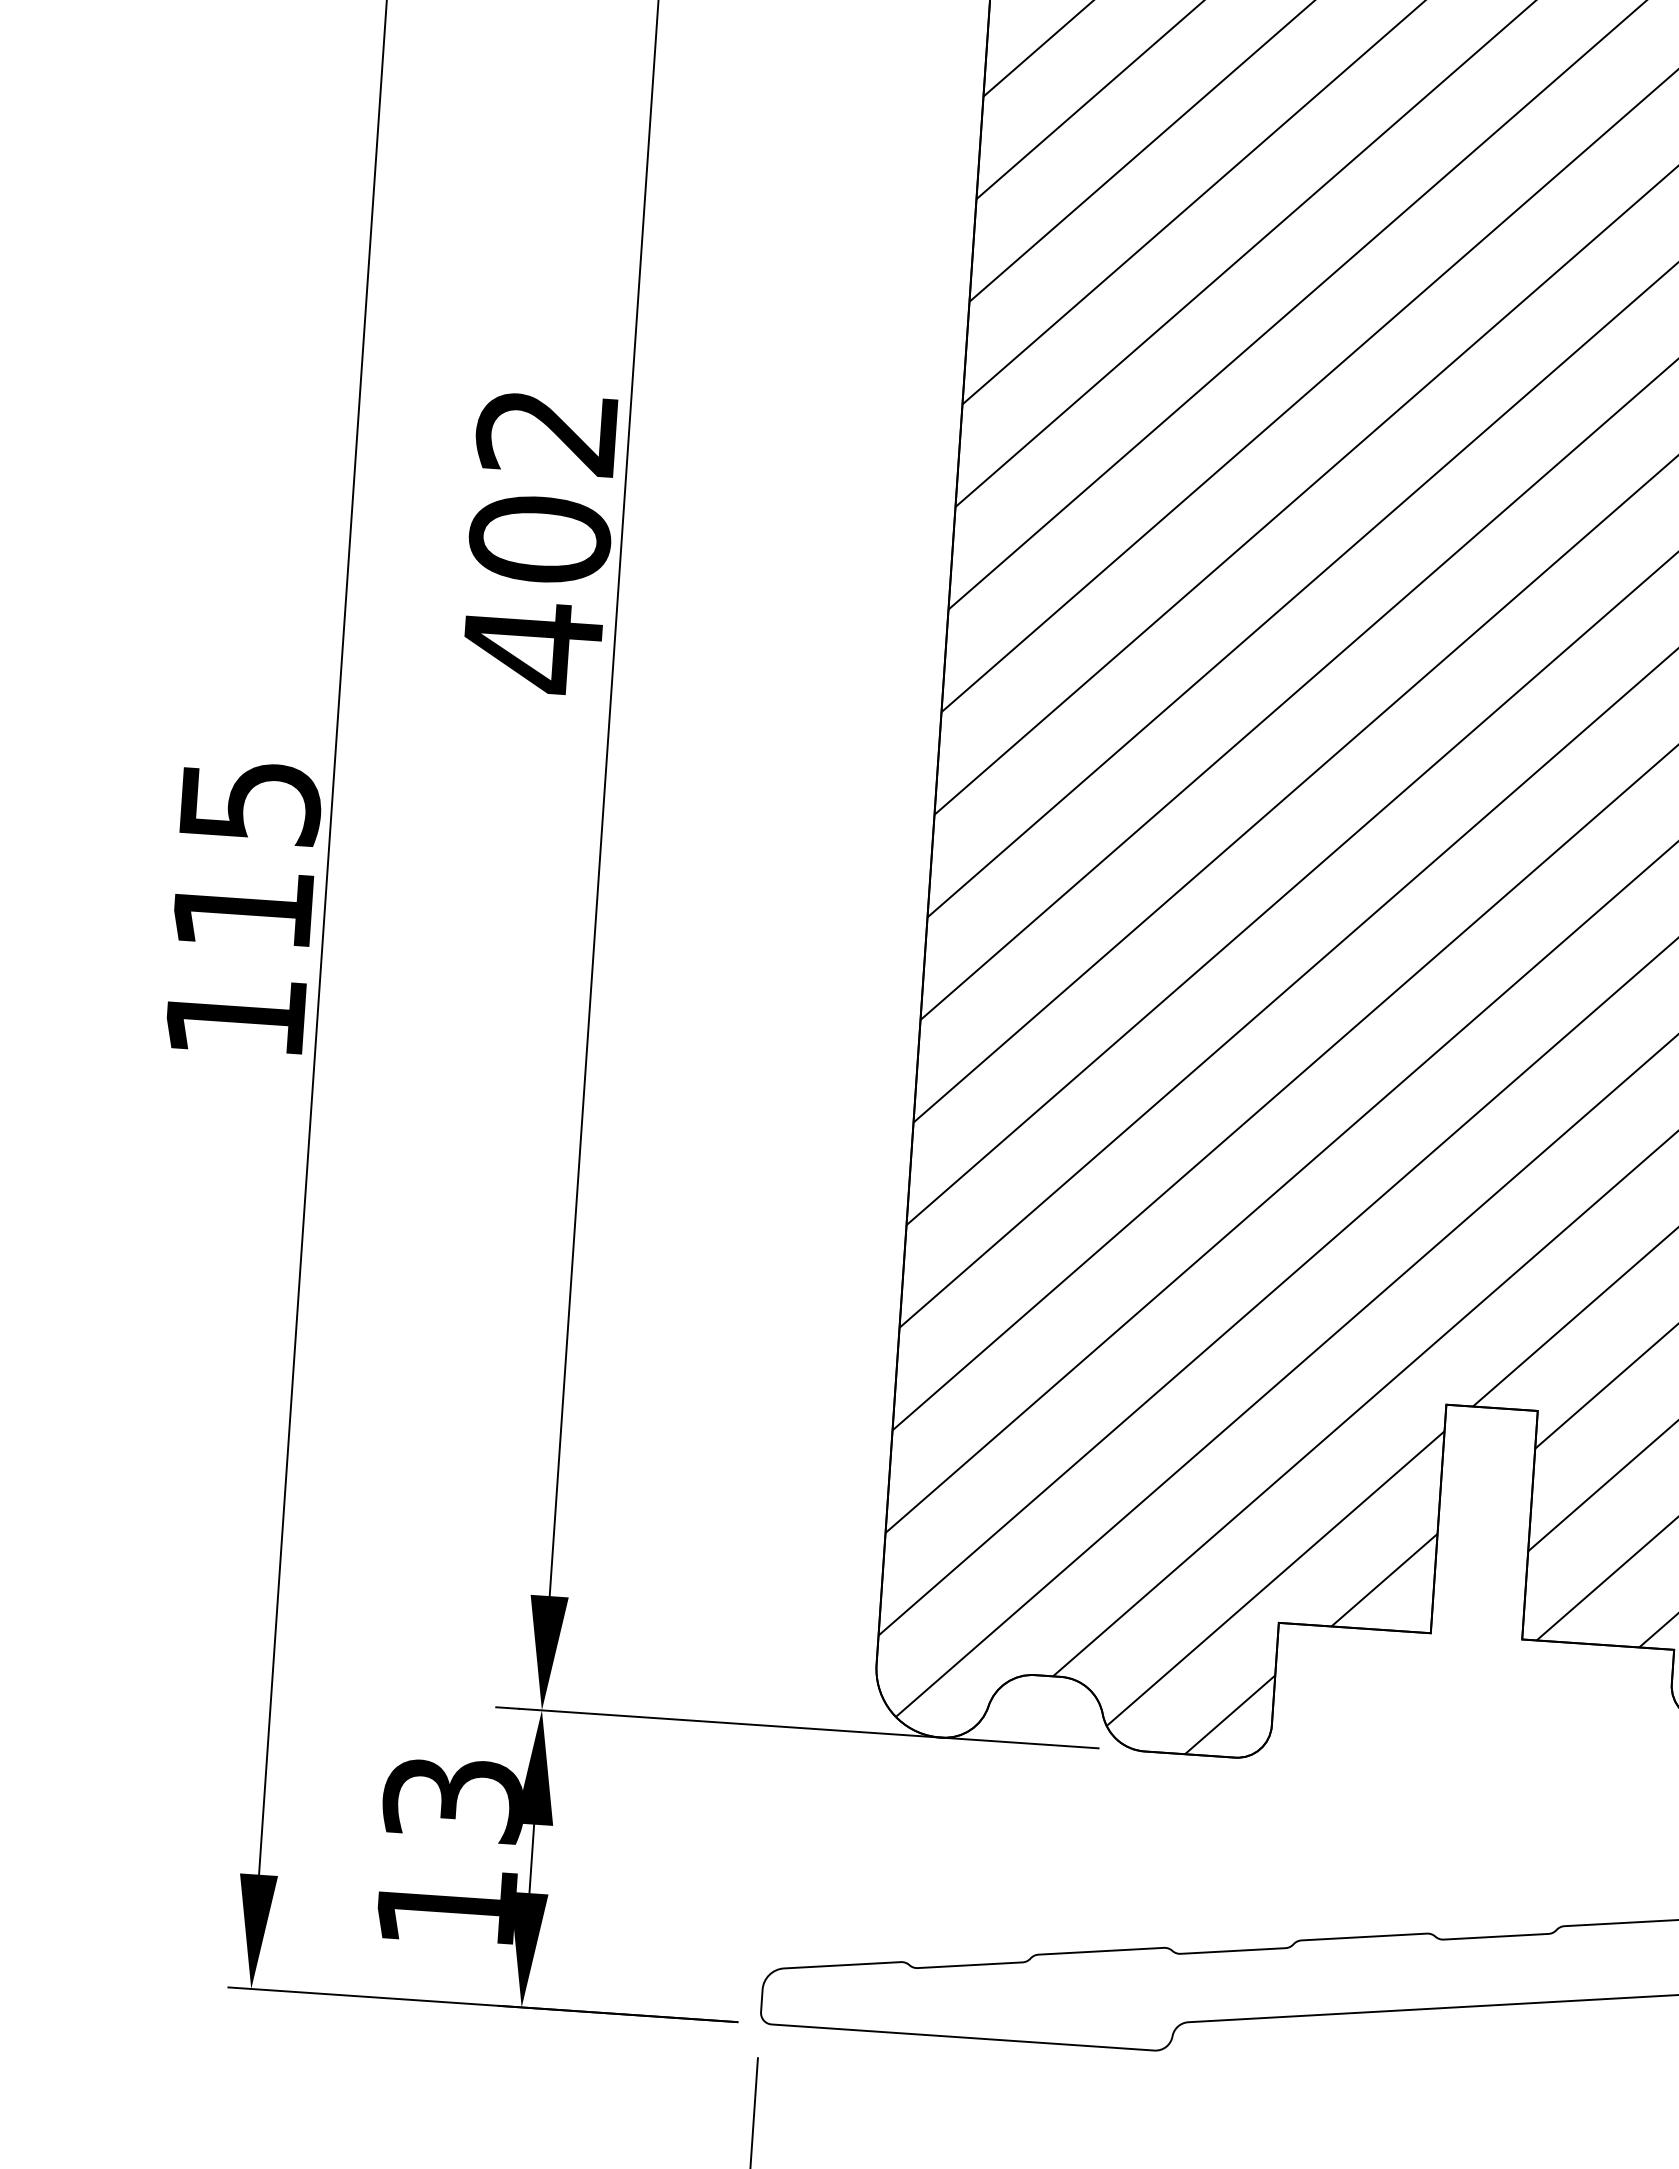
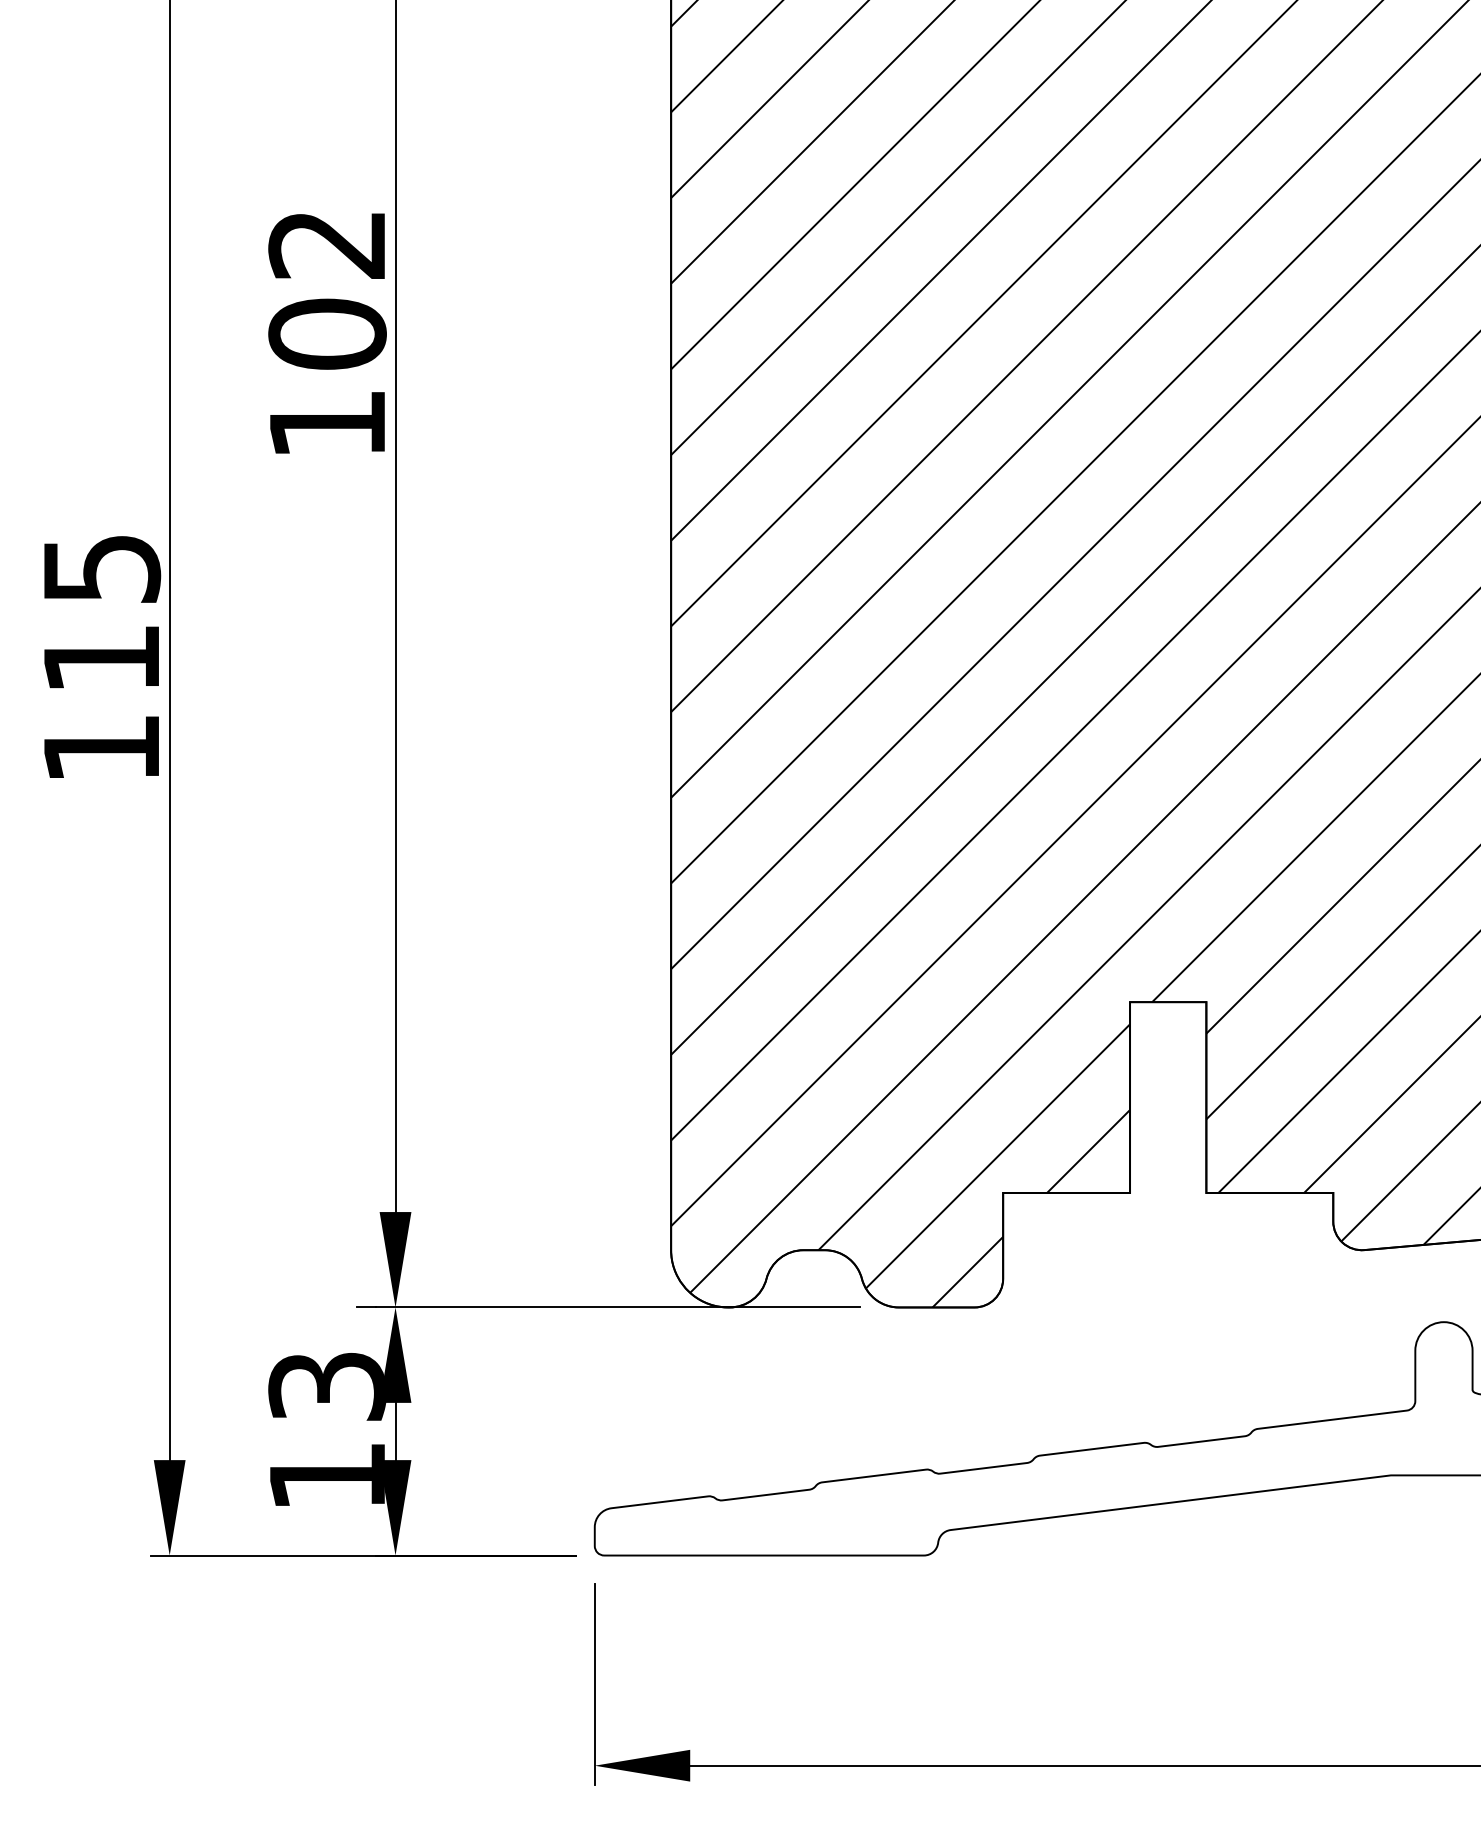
text: (532, 647) -> (327, 424), 402 -> 102

